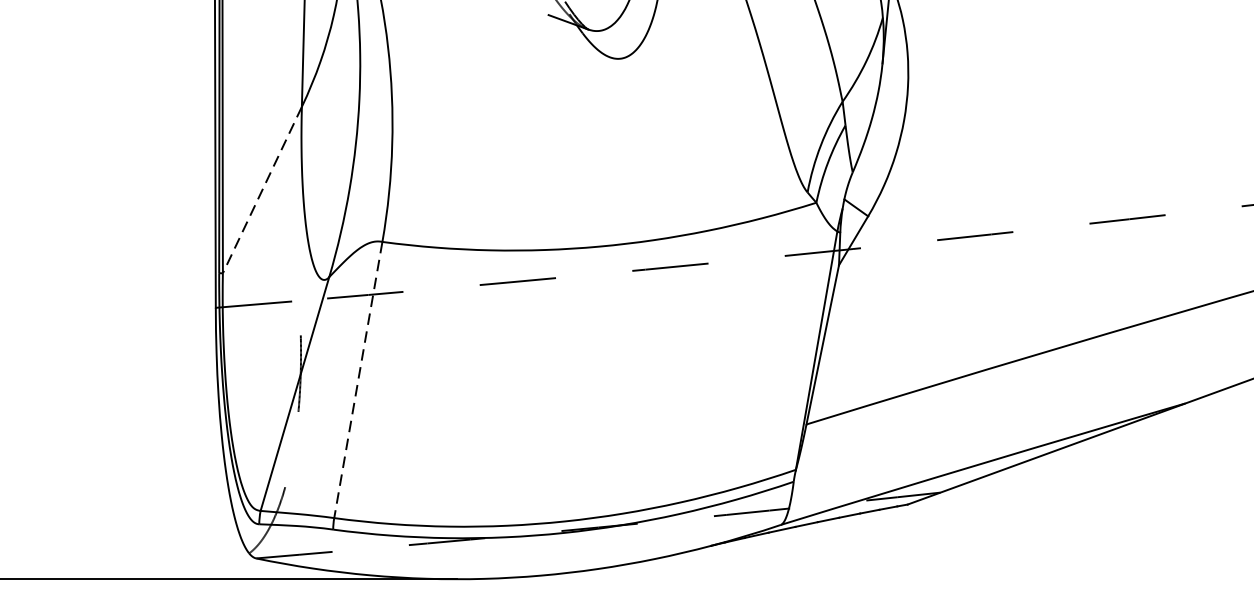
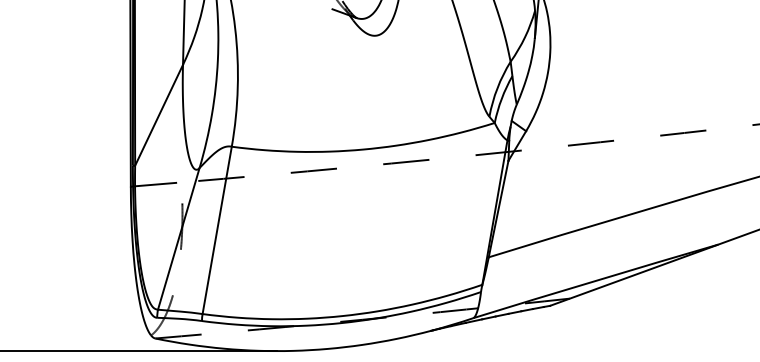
line: (263, 190) -> (159, 115), dashed -> solid
line: (358, 380) -> (217, 230), dashed -> solid

